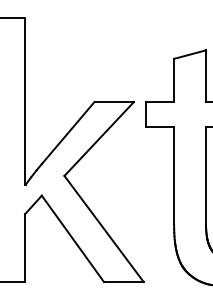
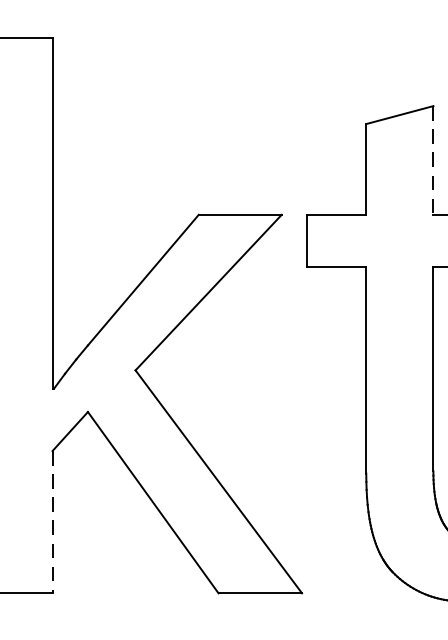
line: (206, 76) -> (434, 161), solid -> dashed
line: (25, 248) -> (53, 523), solid -> dashed

